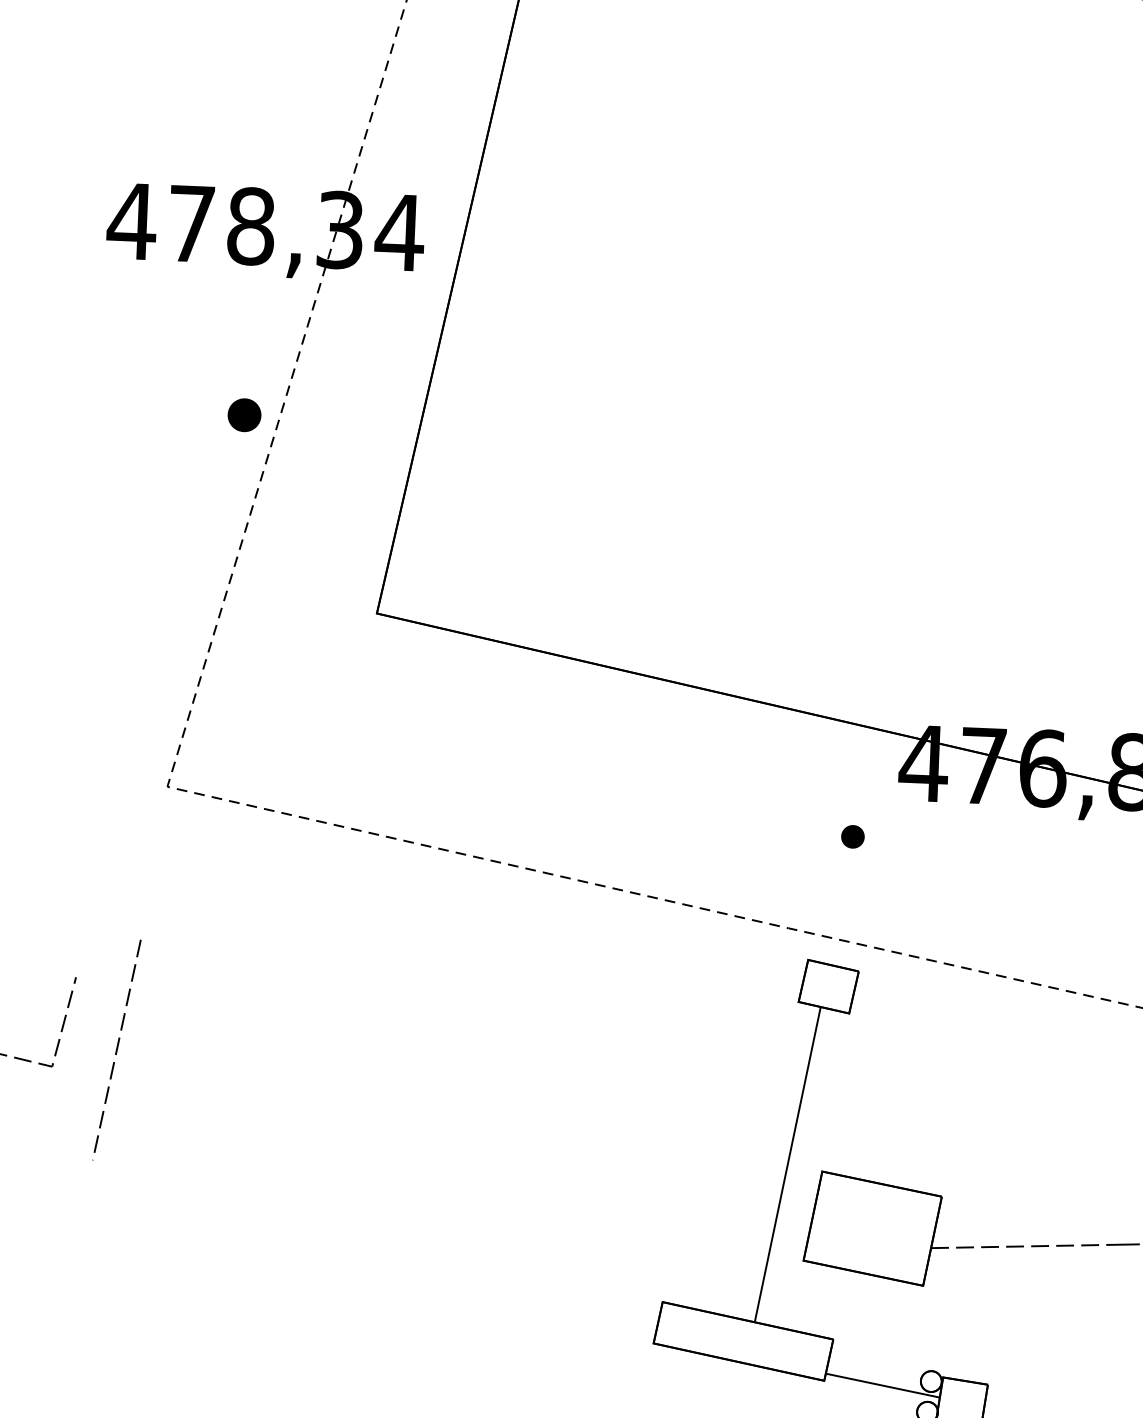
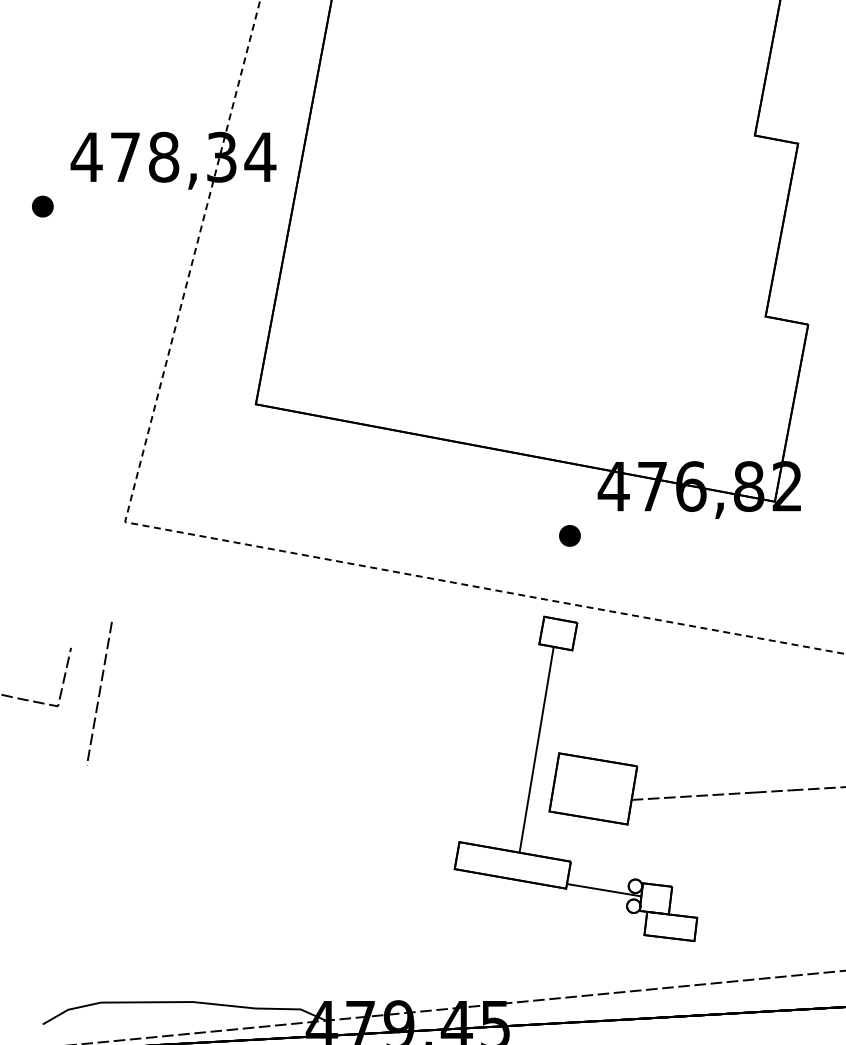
part: (244, 415) -> (42, 206), moved
part: (852, 836) -> (569, 535), size x1.43

